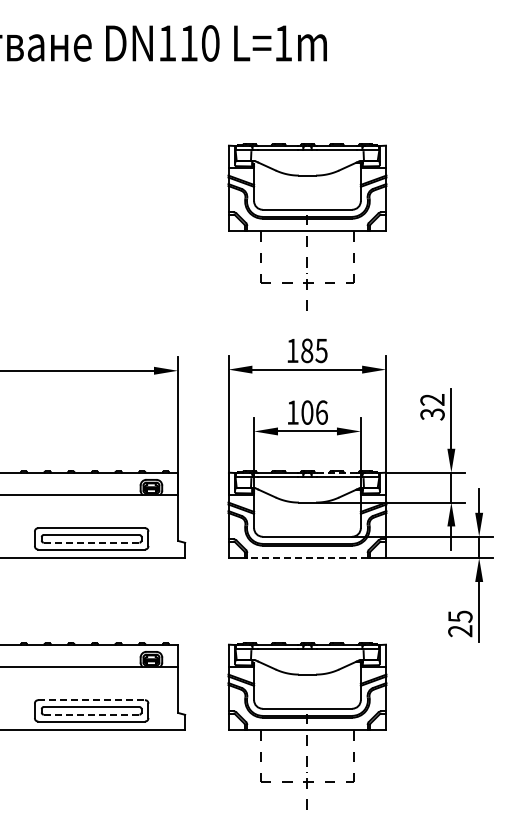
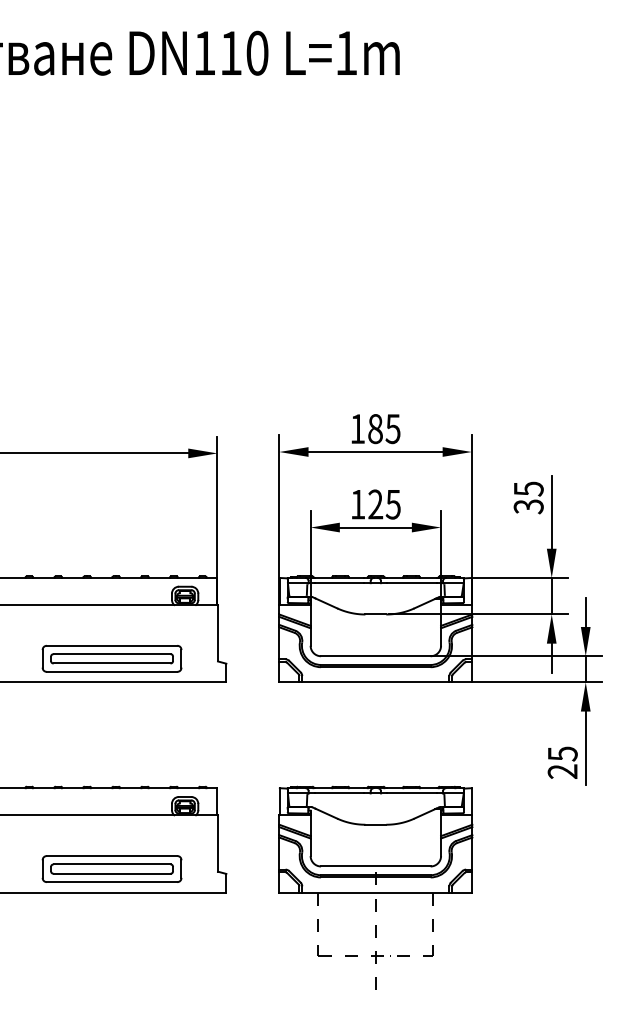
part: (307, 226) -> (375, 277), removed
text: (432, 400) -> (528, 489), 32 -> 35
text: (314, 412) -> (384, 504), 106 -> 125
line: (336, 472) -> (411, 577), dashed -> solid
line: (91, 542) -> (111, 663), dashed -> solid
line: (306, 558) -> (374, 682), dashed -> solid
line: (92, 700) -> (113, 856), dashed -> solid
line: (91, 714) -> (111, 873), dashed -> solid

